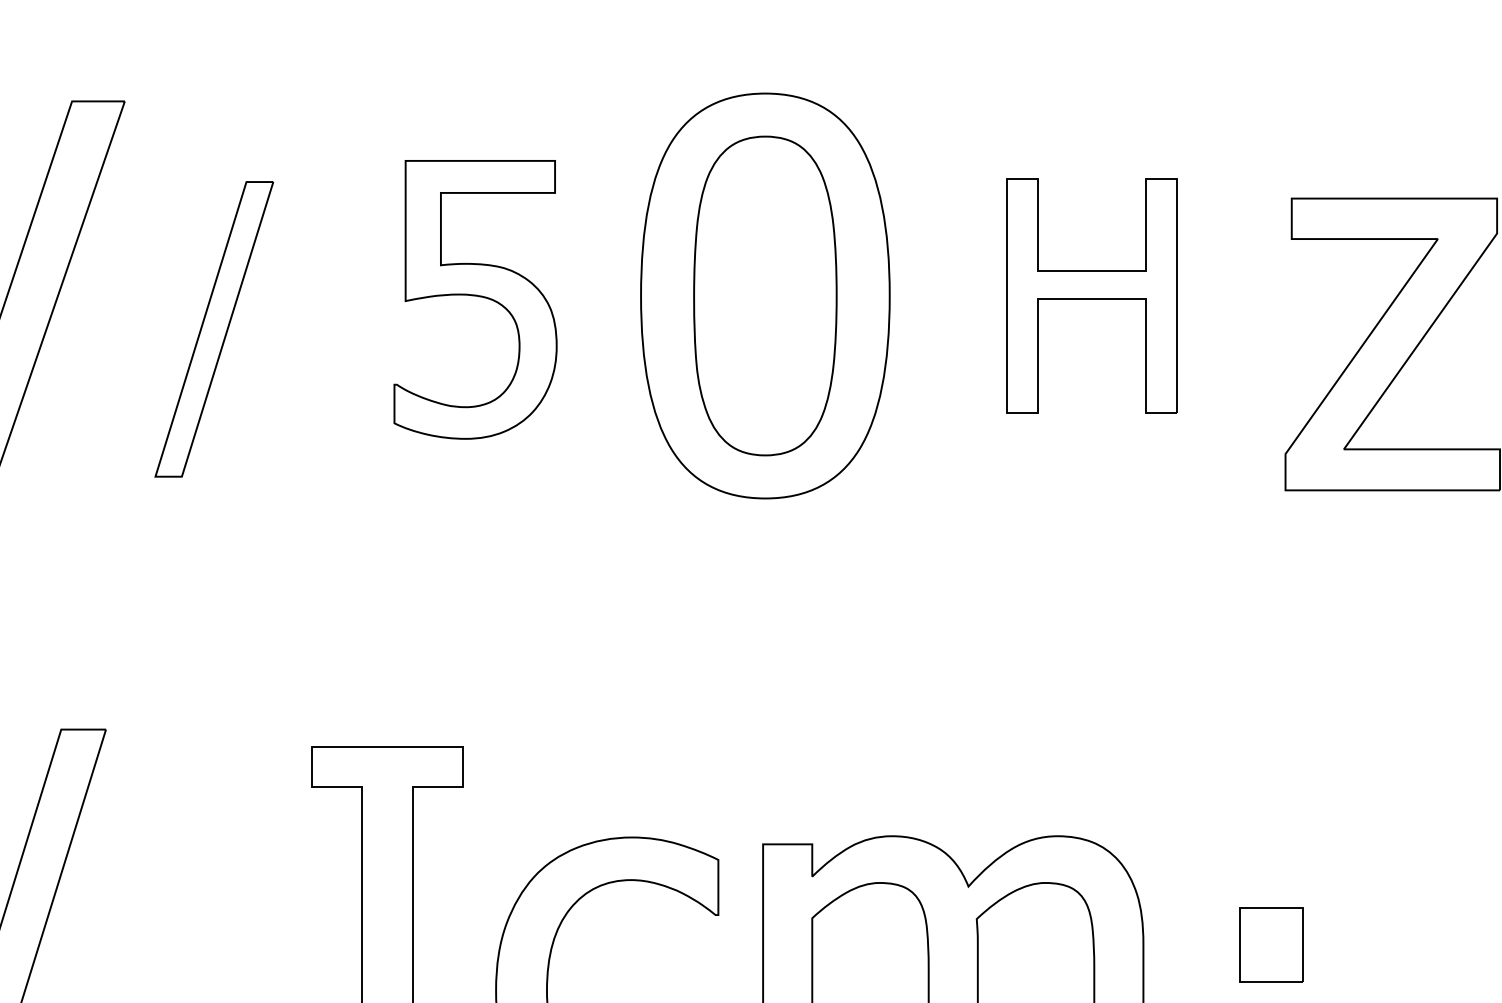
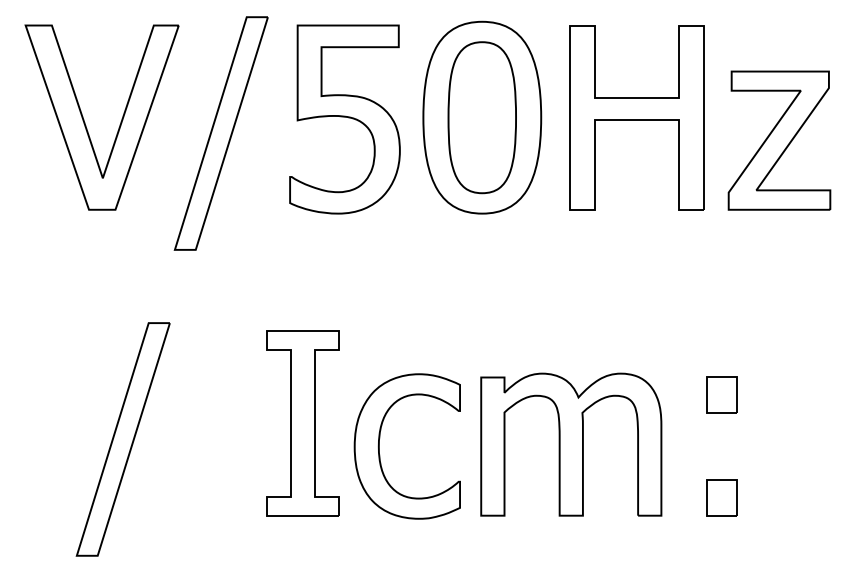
part: (1090, 295) -> (636, 117), size x1.67
part: (474, 299) -> (344, 119), size x1.43
part: (212, 329) -> (220, 133), size x1.67
part: (1270, 943) -> (721, 394), moved

